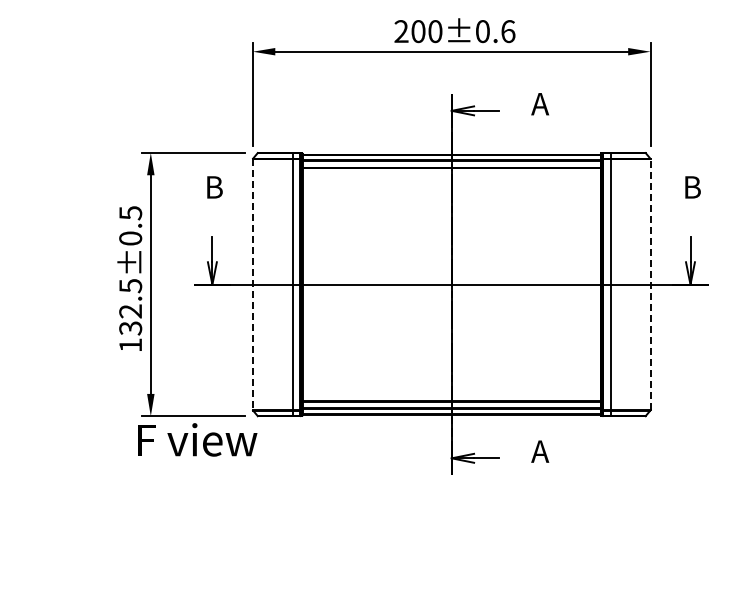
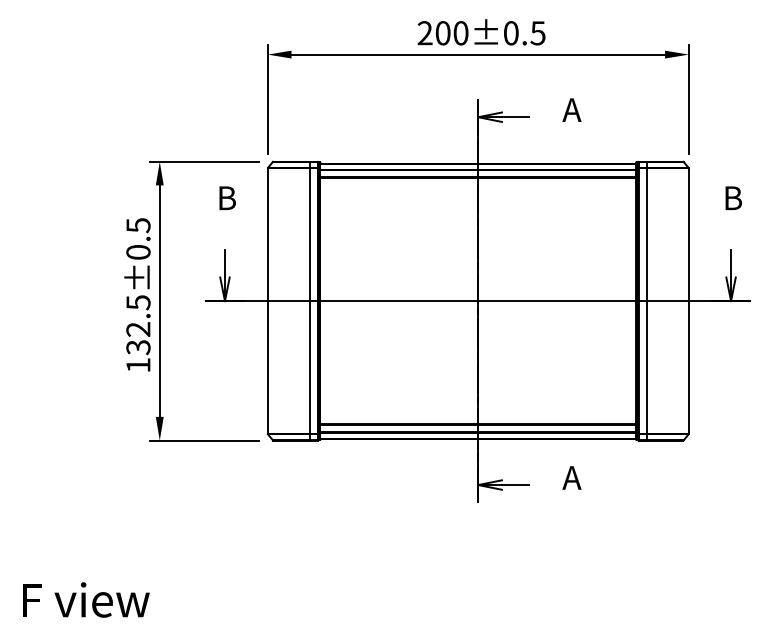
text: (508, 31) -> (538, 33), 200±0.6 -> 200±0.5
line: (252, 284) -> (267, 301), dashed -> solid
line: (650, 284) -> (688, 301), dashed -> solid
text: (197, 439) -> (86, 599), moved

